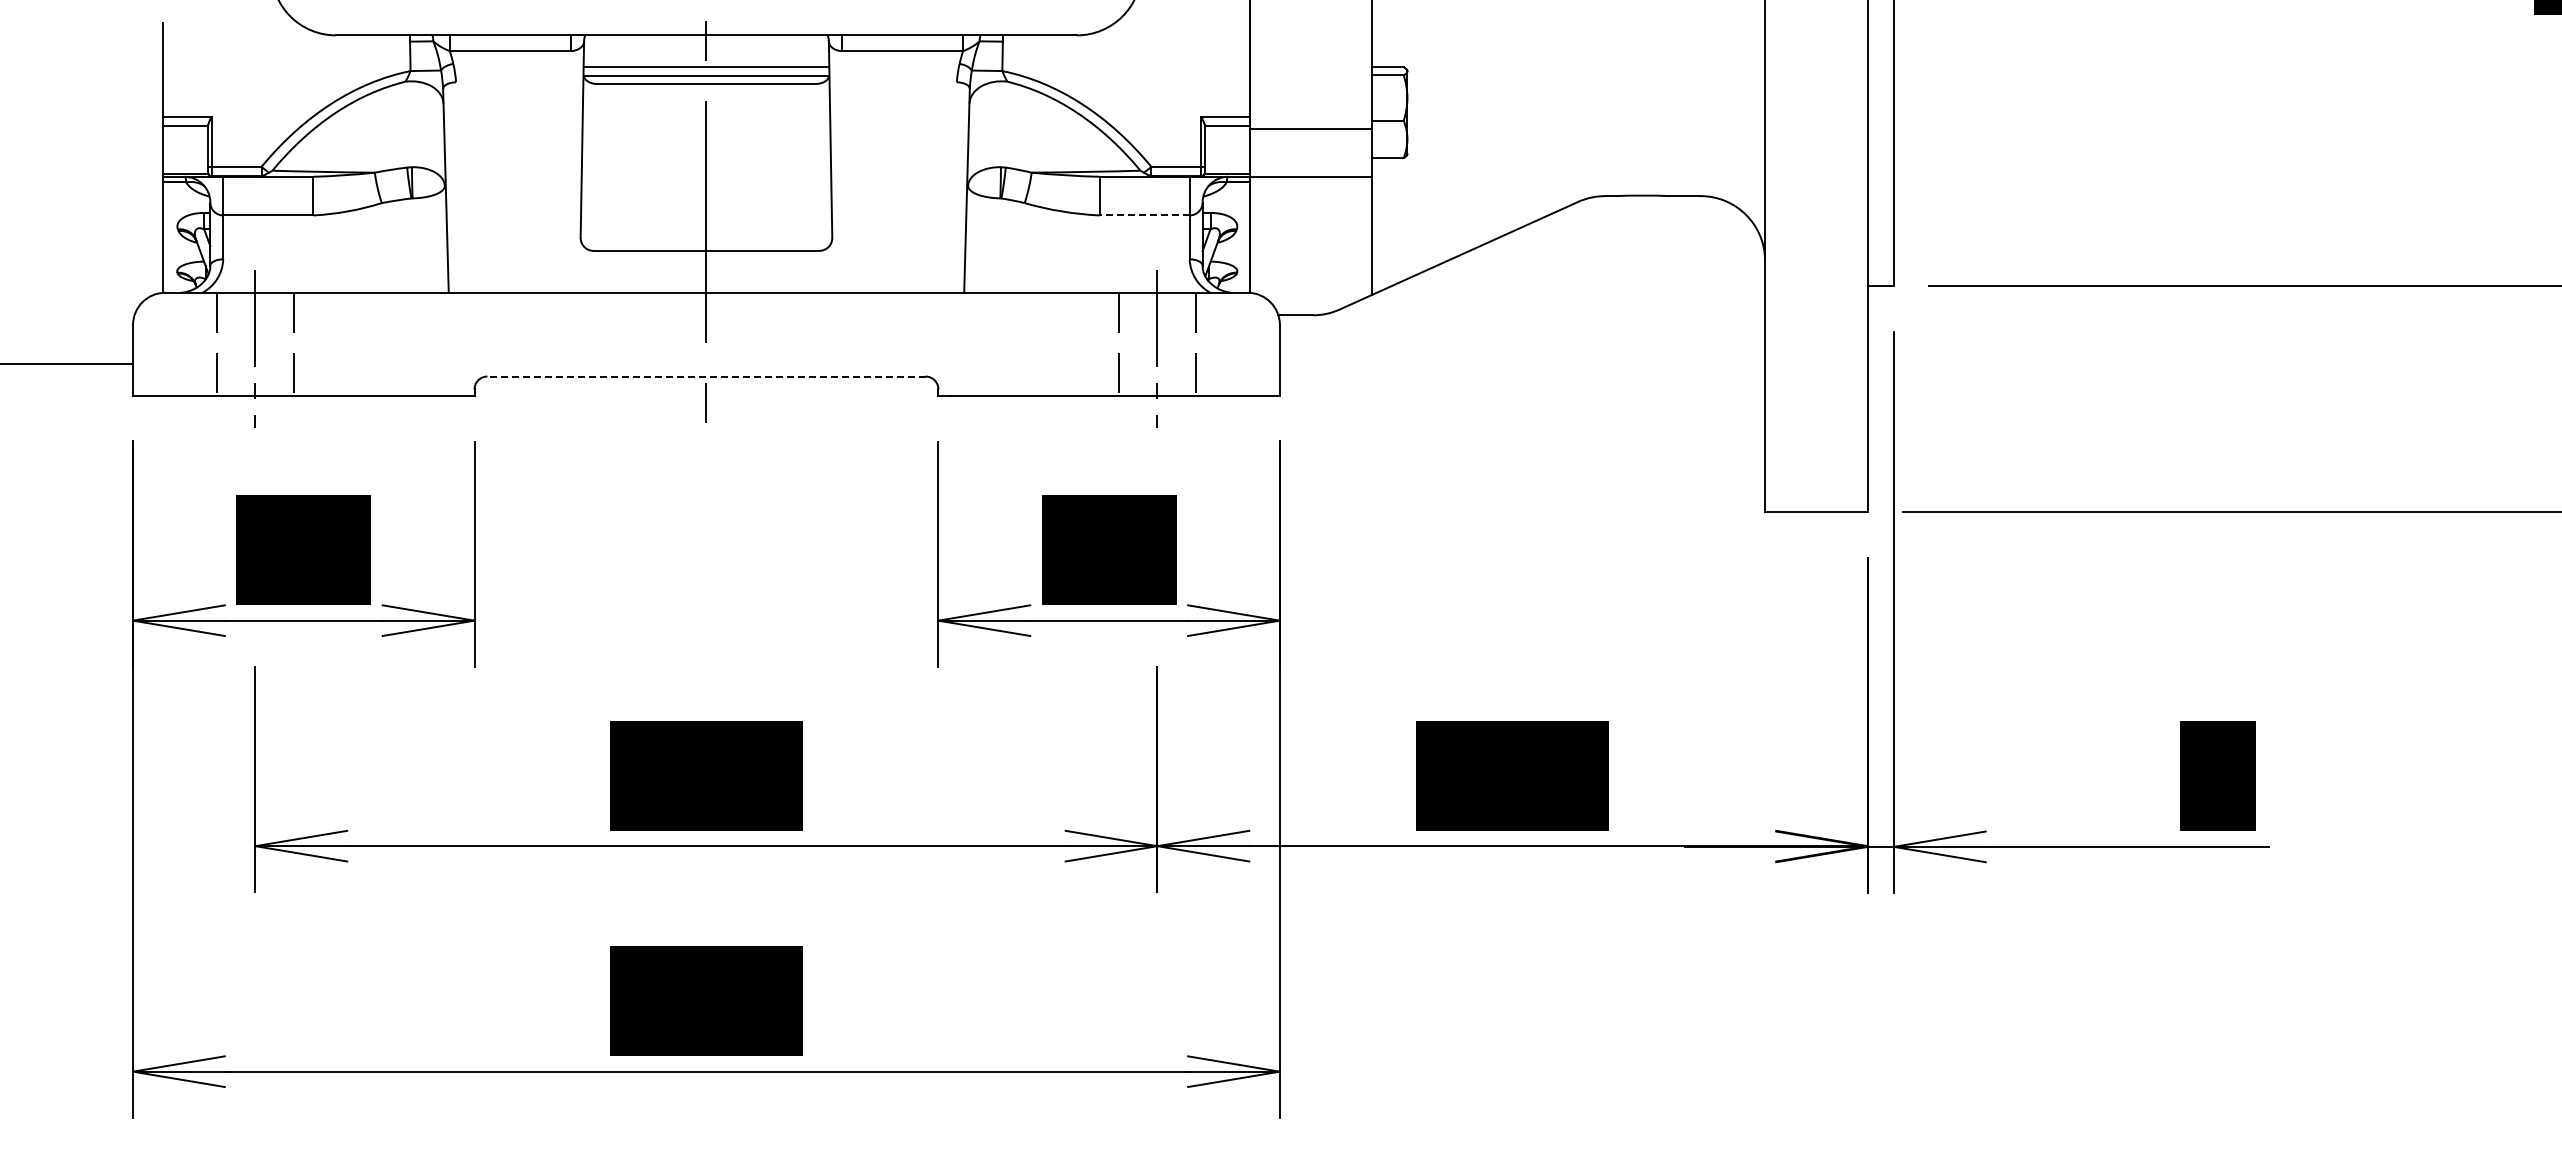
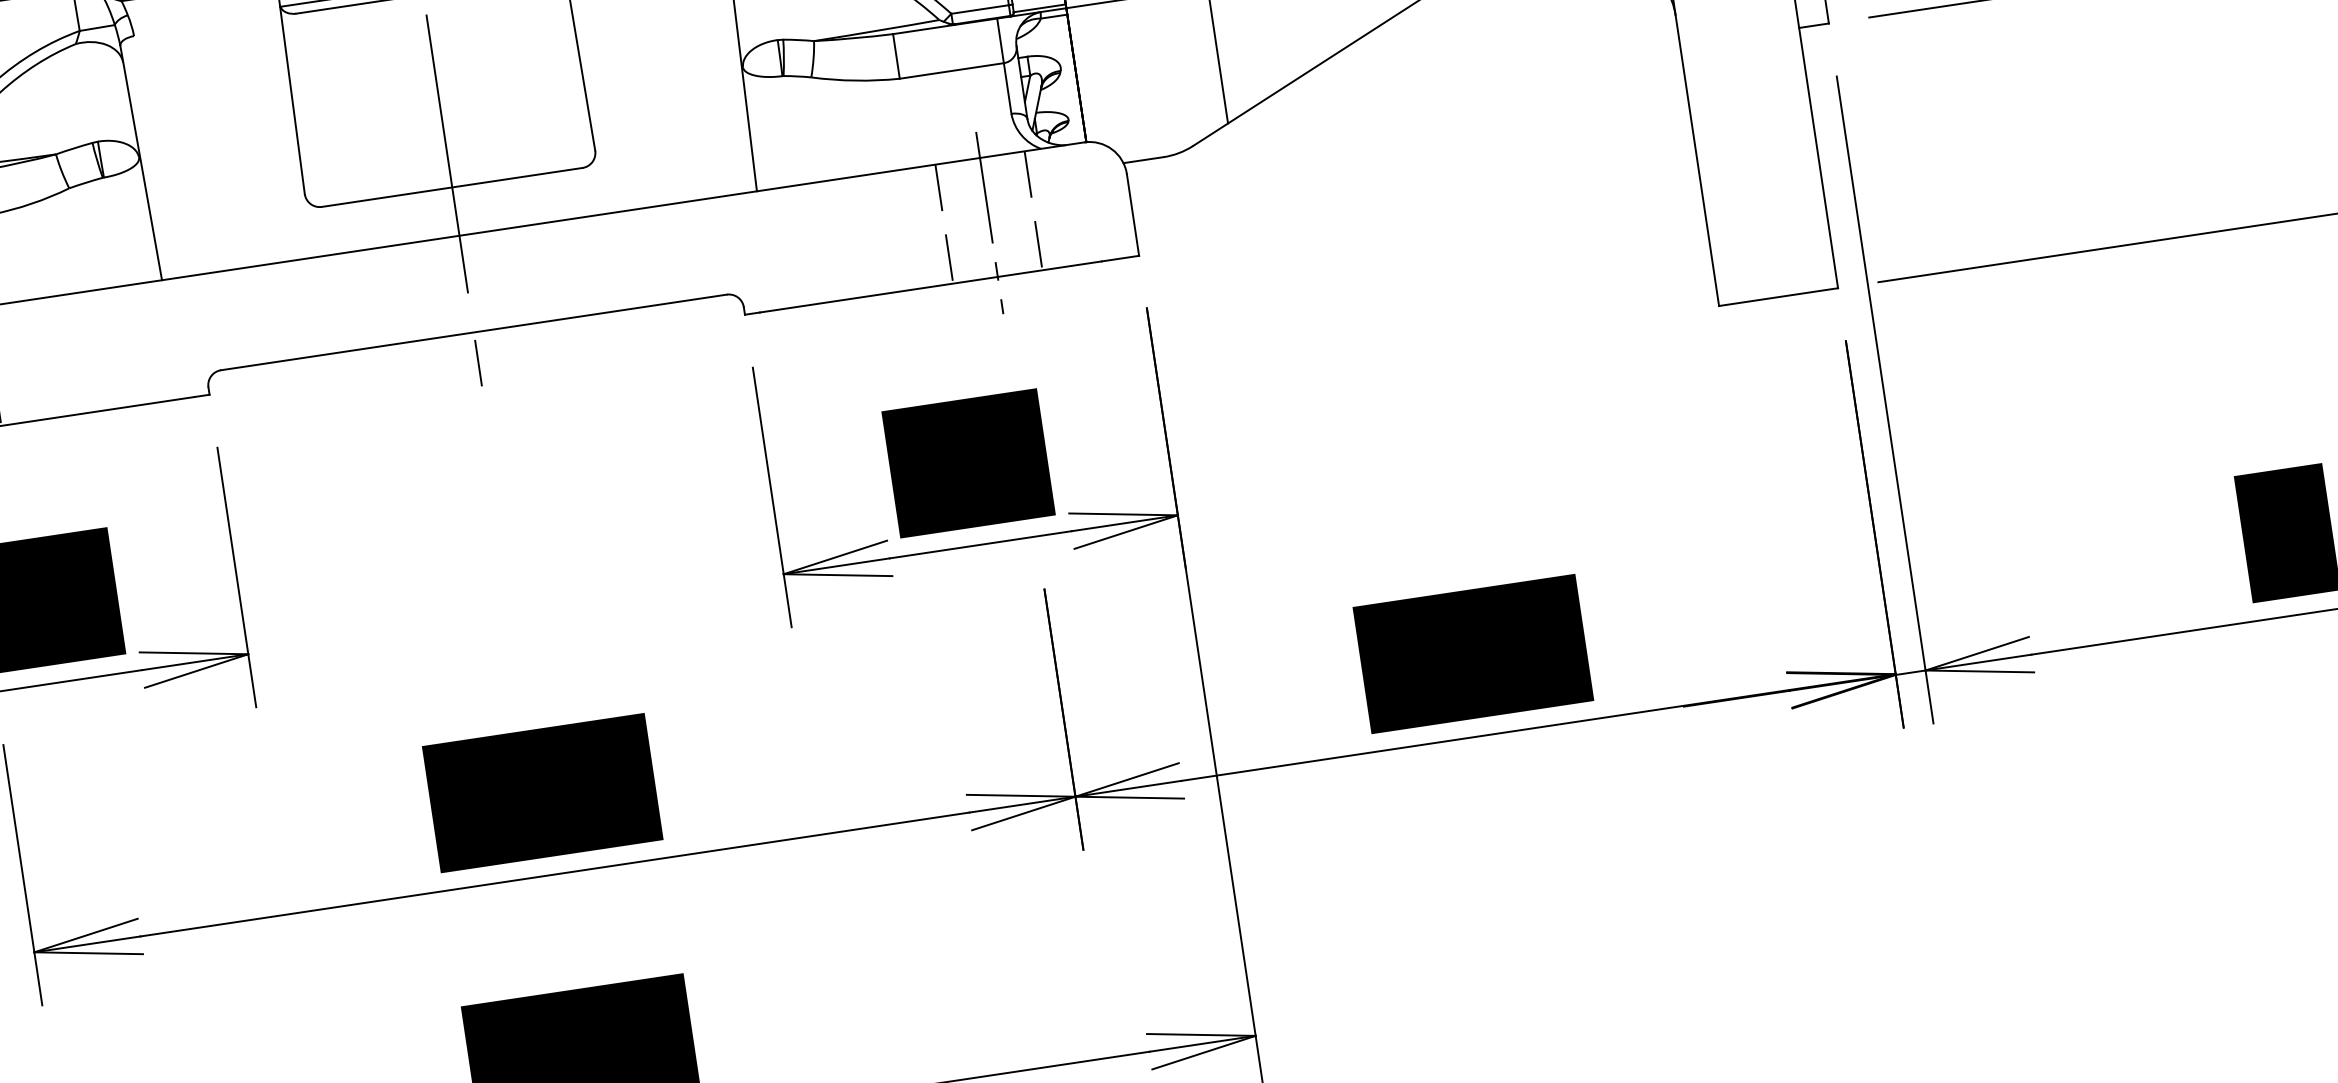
line: (1144, 215) -> (951, 71), dashed -> solid
line: (705, 376) -> (472, 332), dashed -> solid

